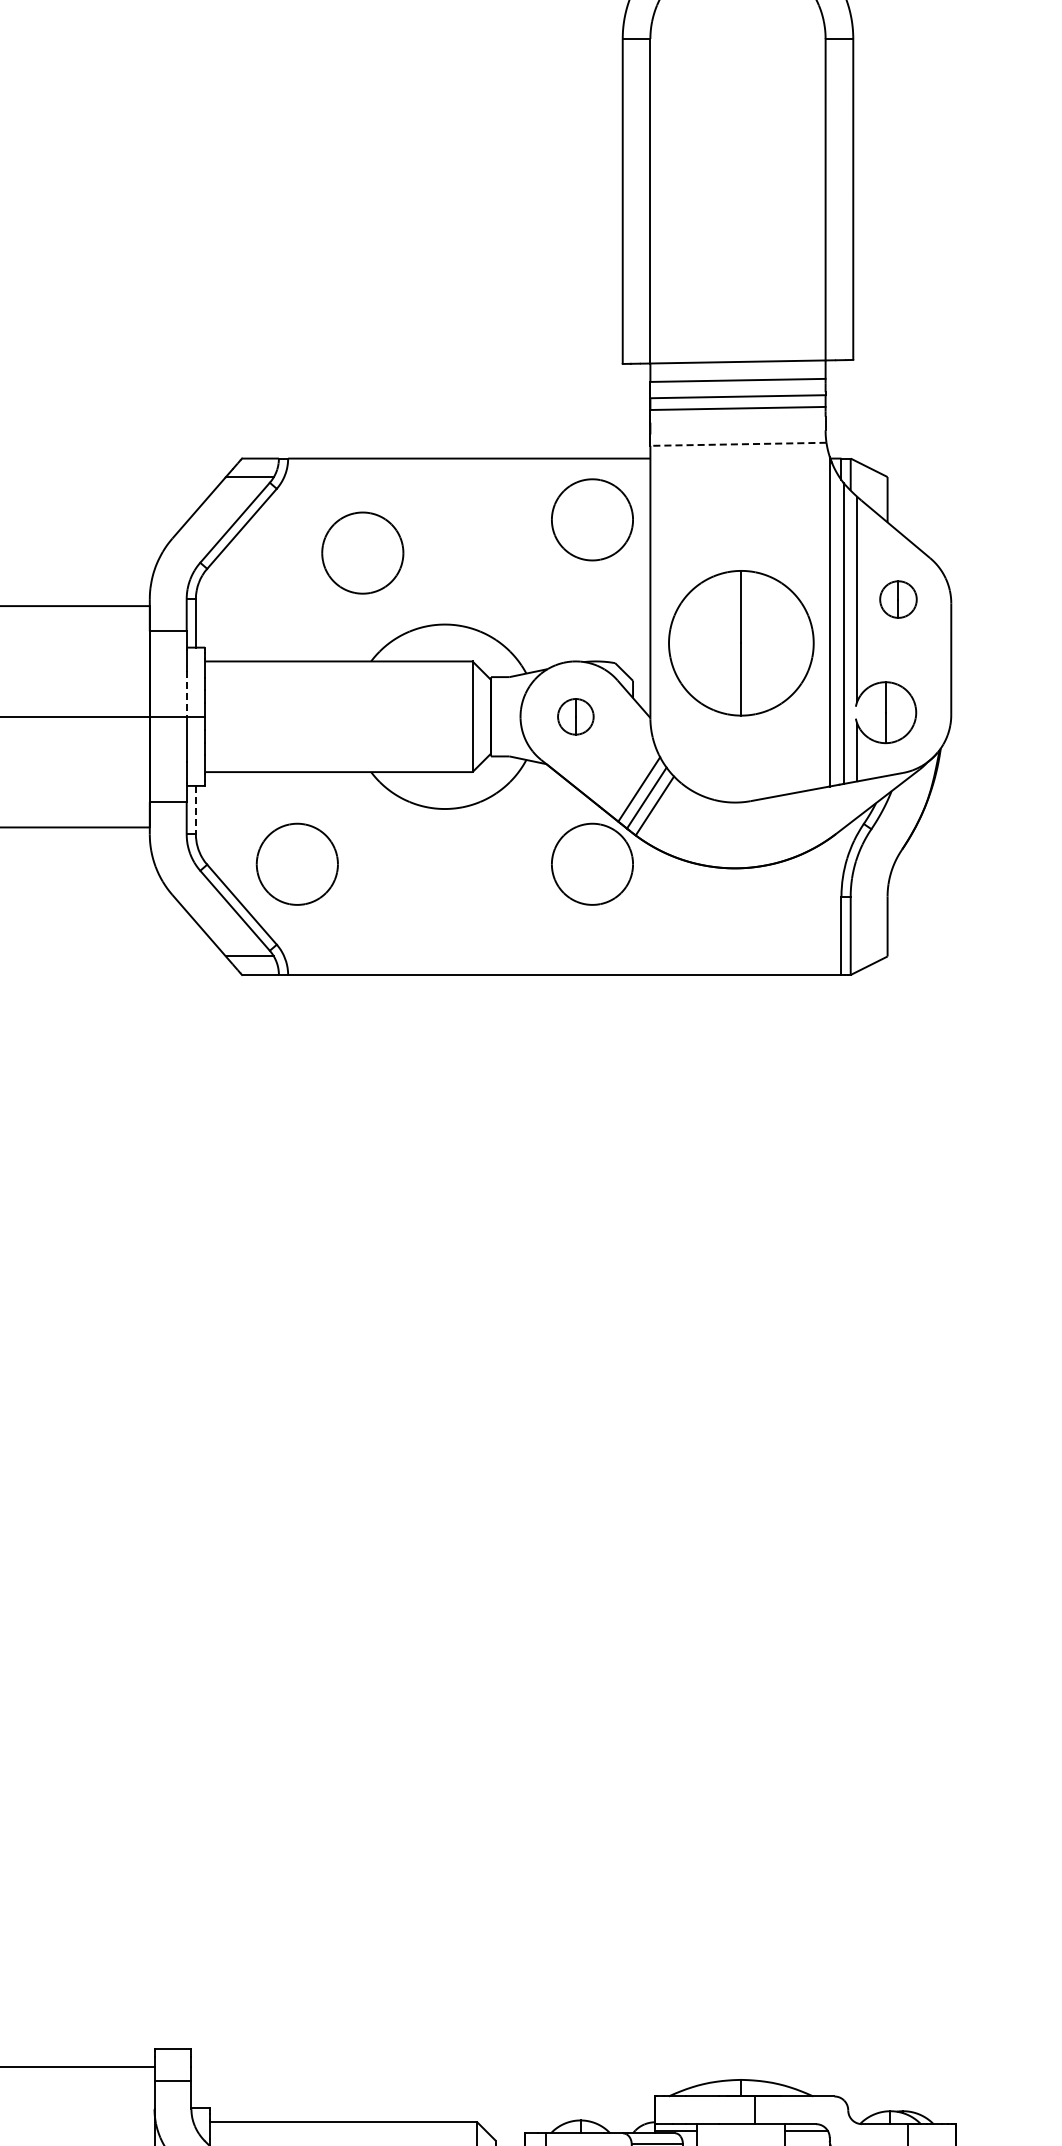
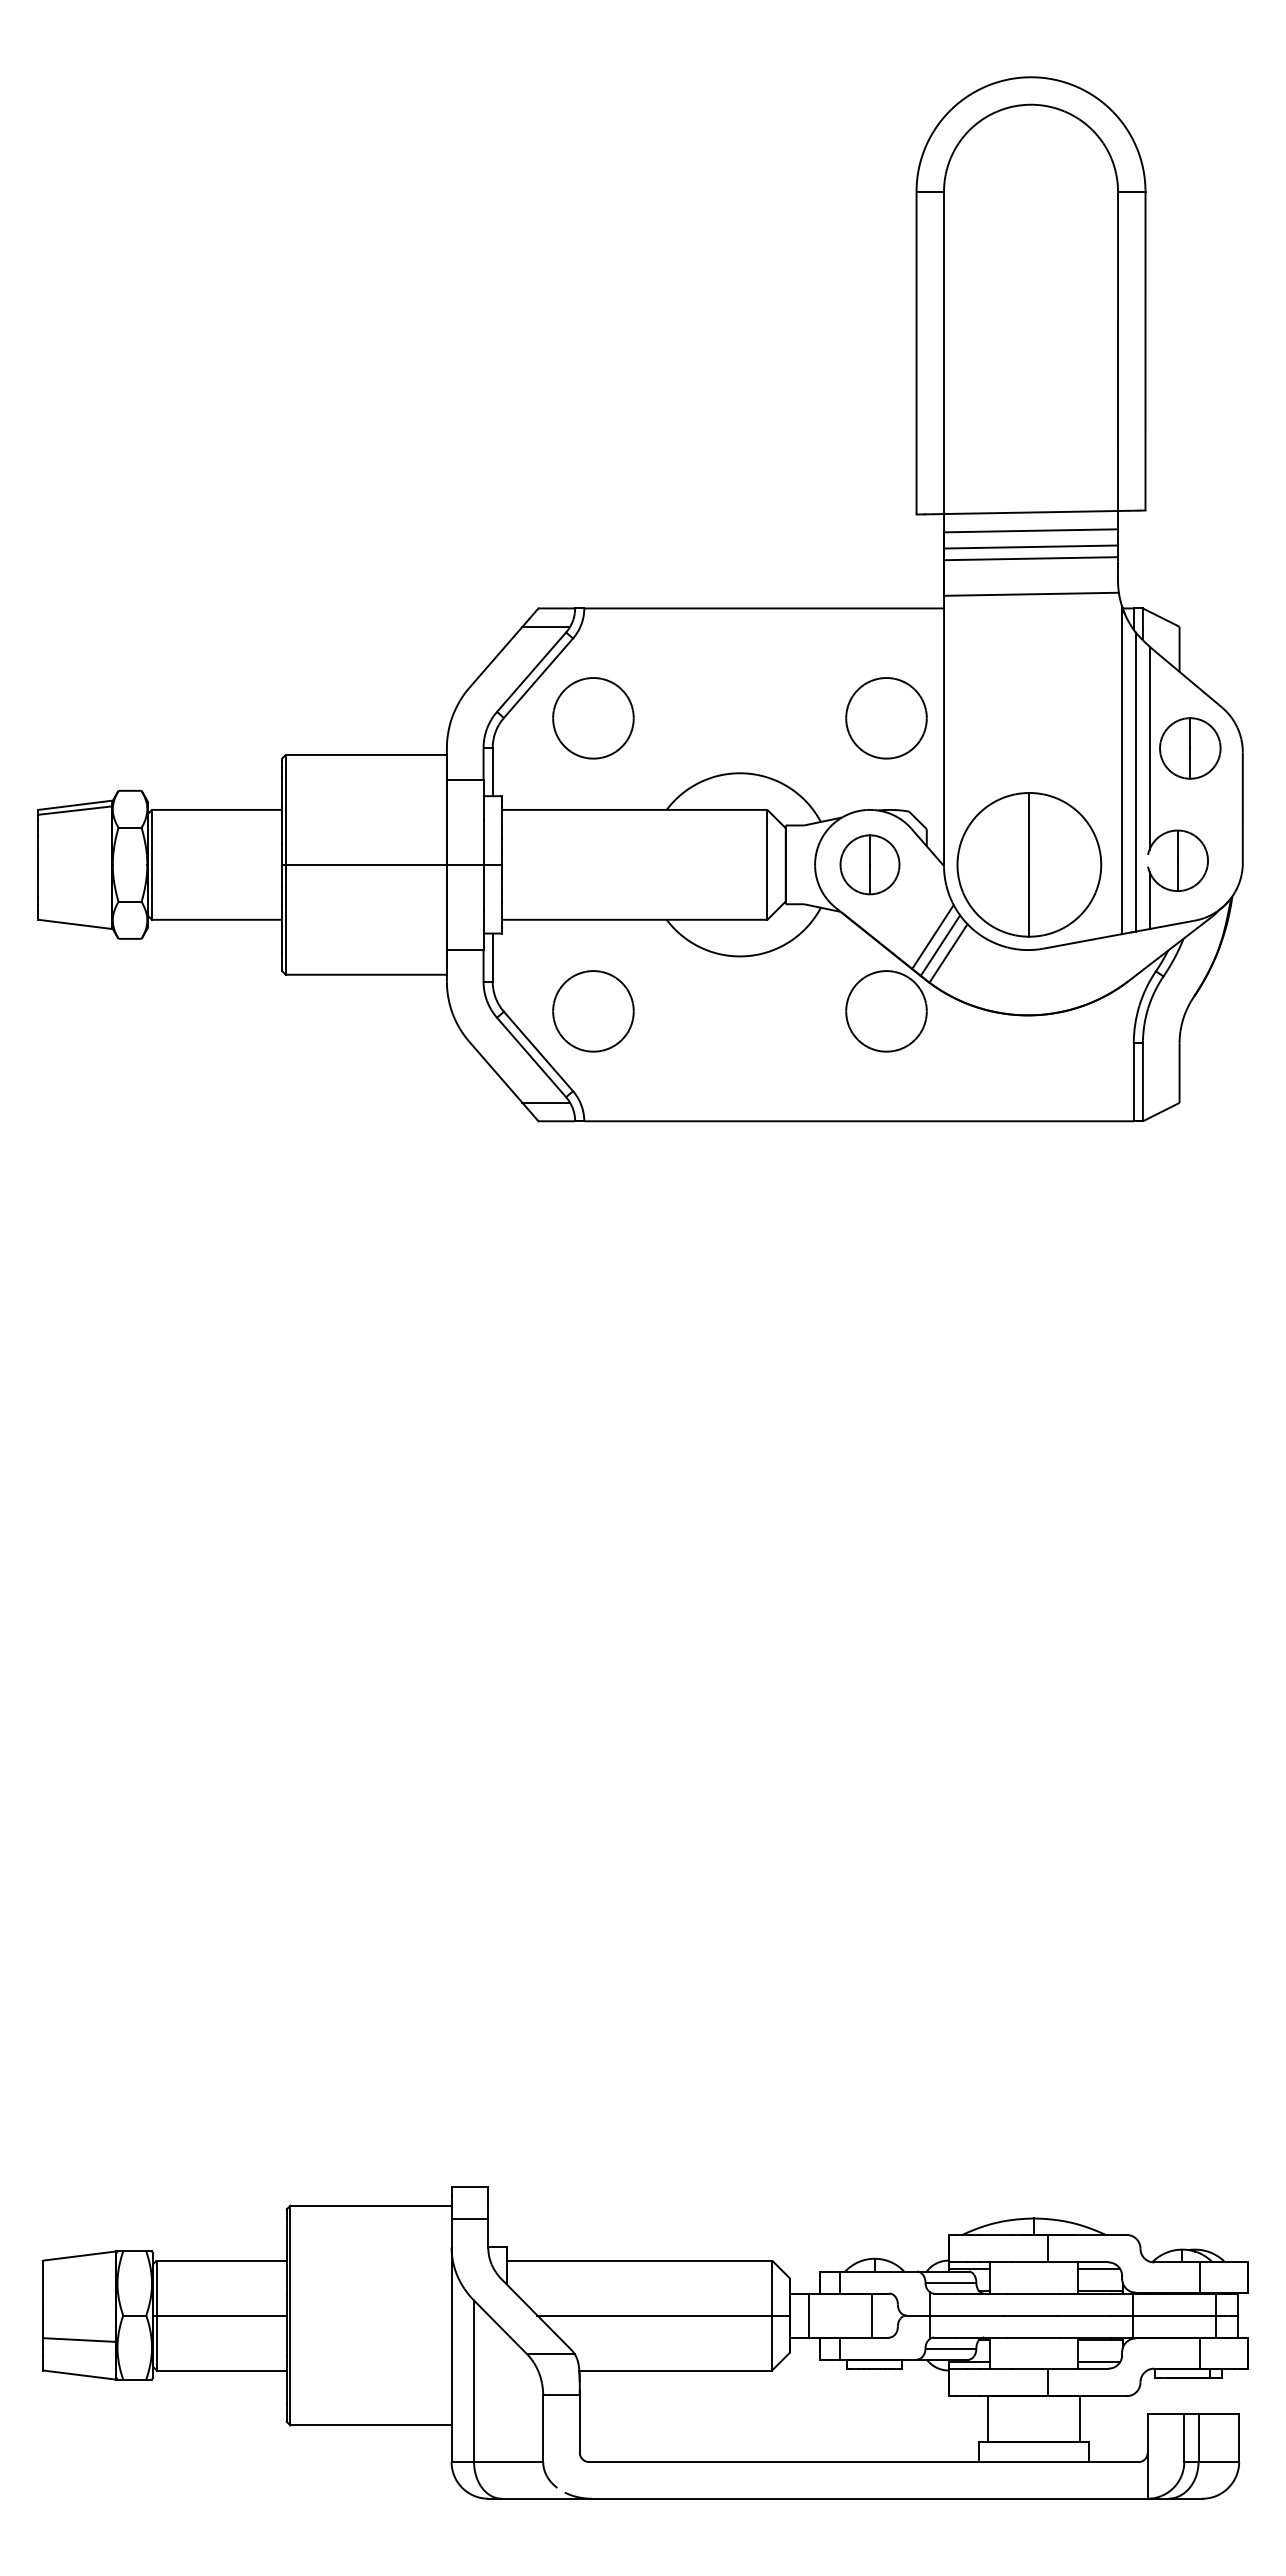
line: (737, 444) -> (1030, 594), dashed -> solid
part: (592, 520) -> (886, 718), moved
part: (362, 553) -> (593, 718), moved
part: (898, 599) -> (1190, 748), size x1.67
part: (741, 642) -> (1029, 864), moved
line: (186, 694) -> (483, 842), dashed -> solid
part: (575, 716) -> (869, 864), size x1.67
line: (195, 811) -> (492, 958), dashed -> solid

